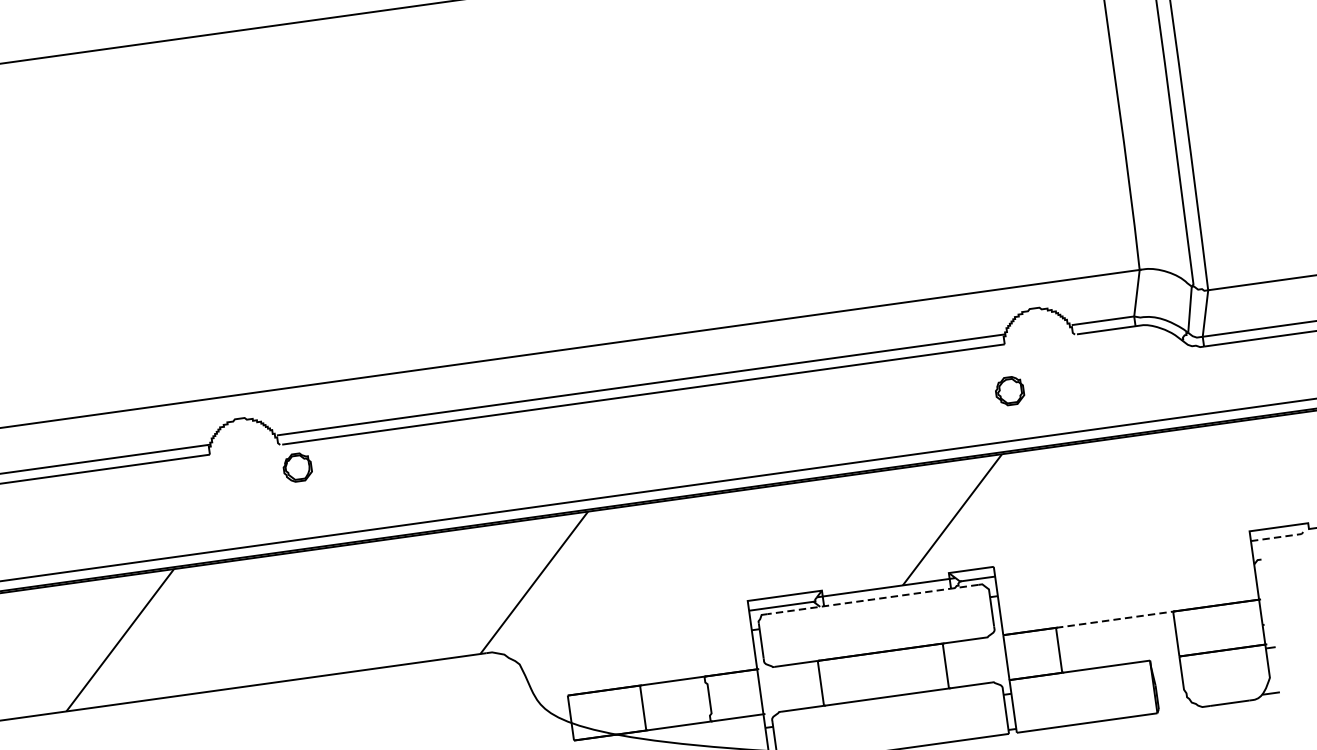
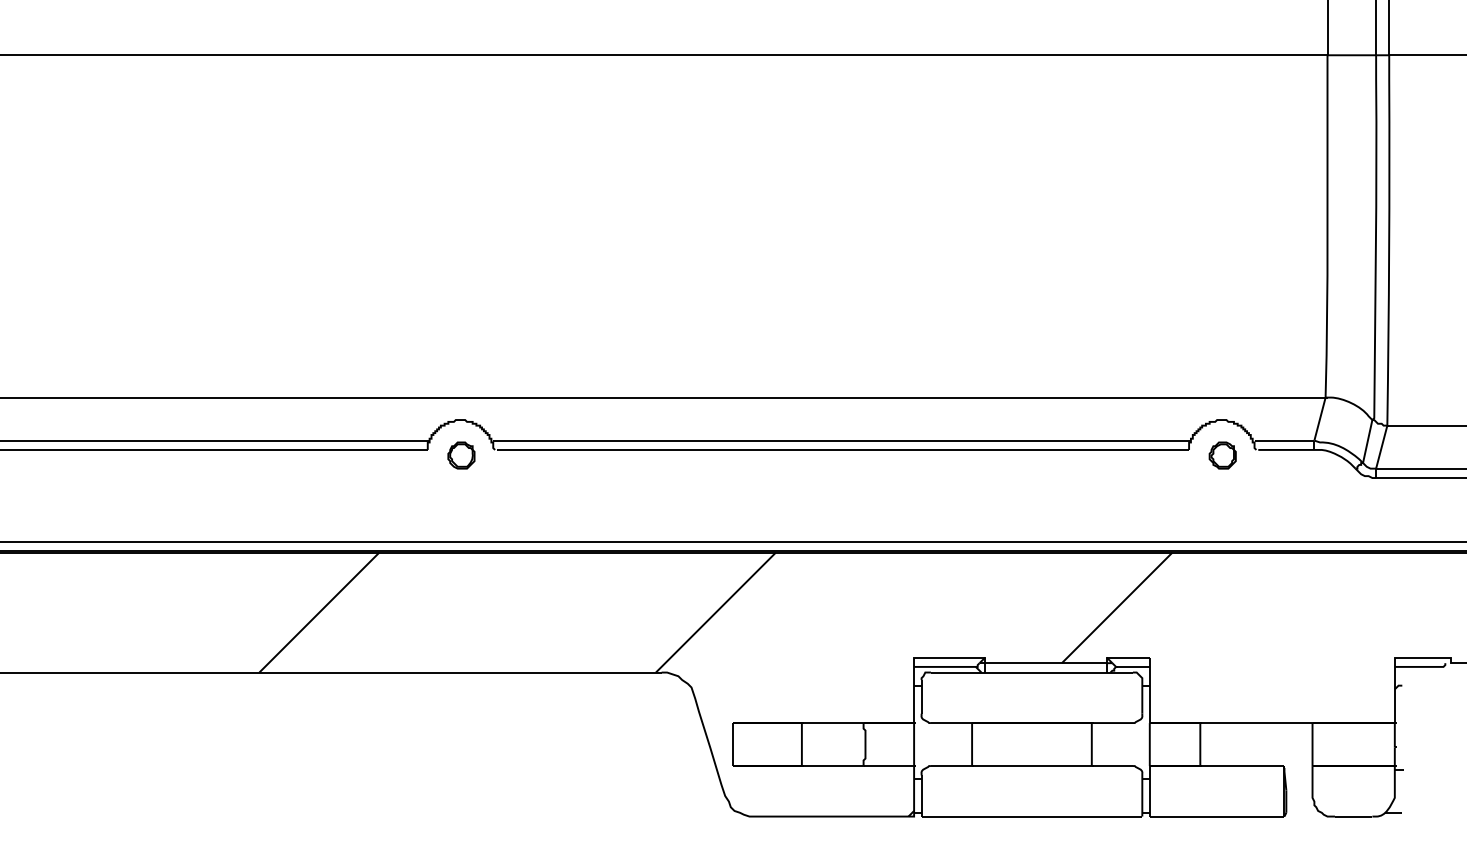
part: (1009, 391) -> (1222, 455), moved
part: (297, 467) -> (461, 455), moved
line: (1279, 536) -> (1422, 666), dashed -> solid
line: (872, 599) -> (1031, 672), dashed -> solid
line: (1114, 620) -> (1256, 723), dashed -> solid

